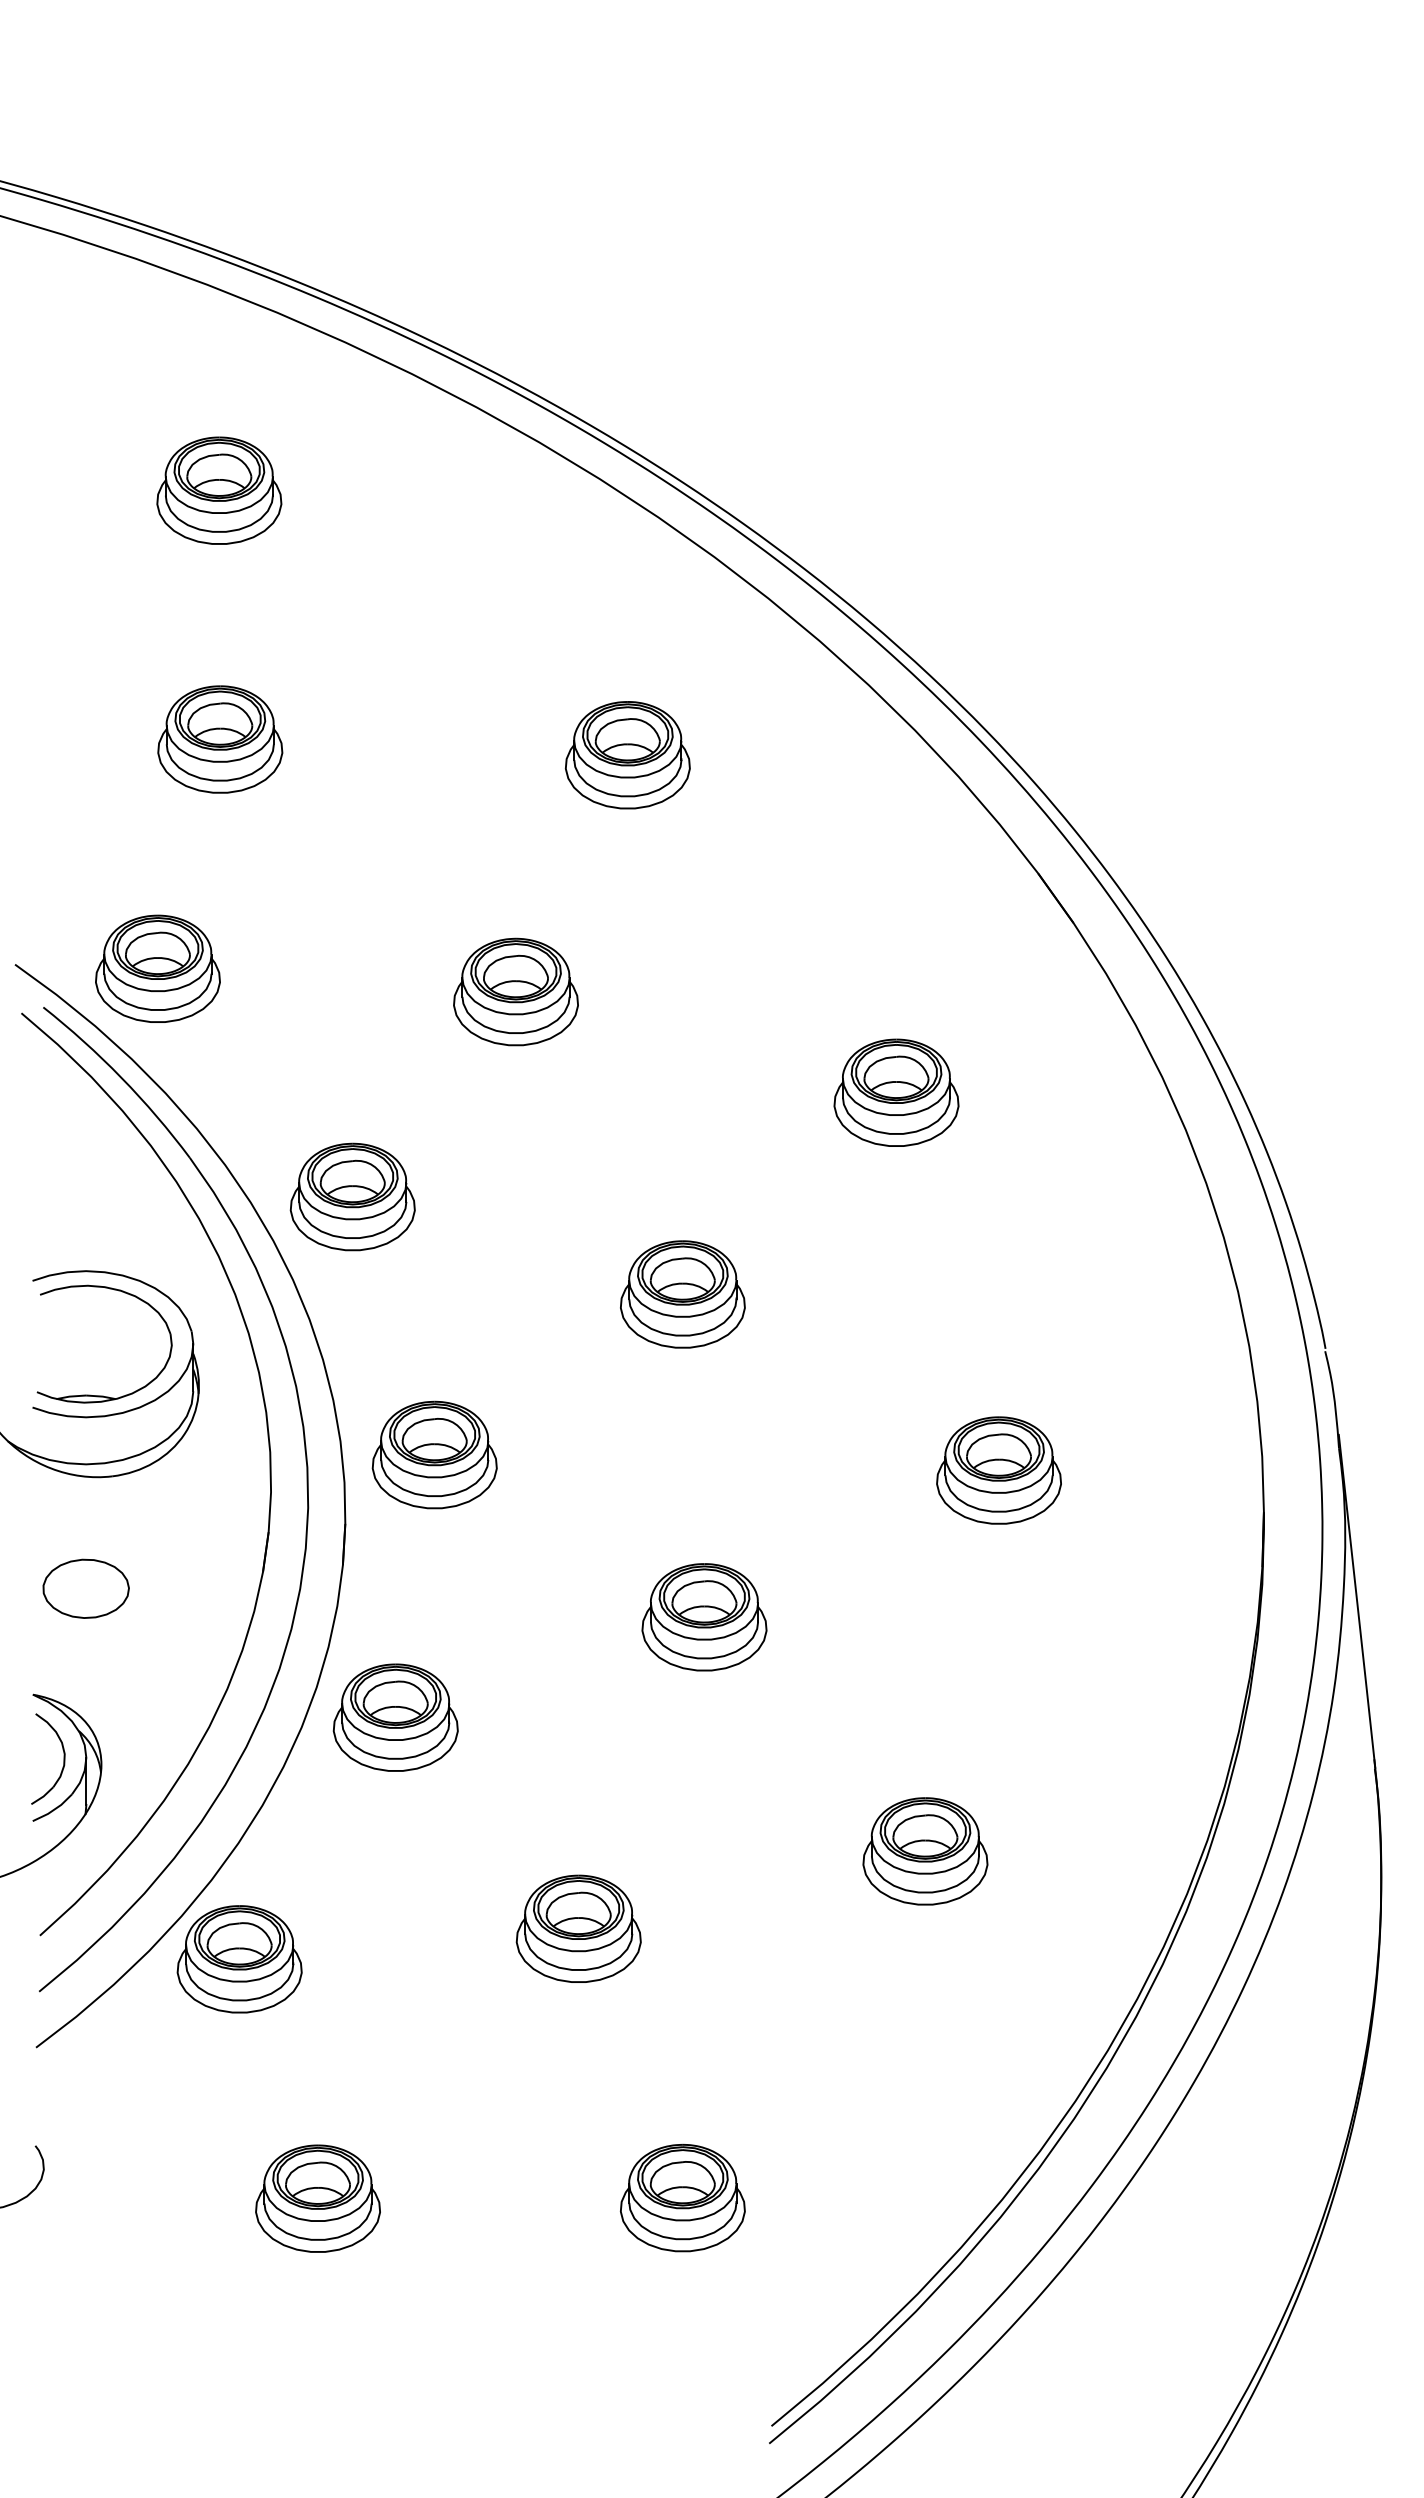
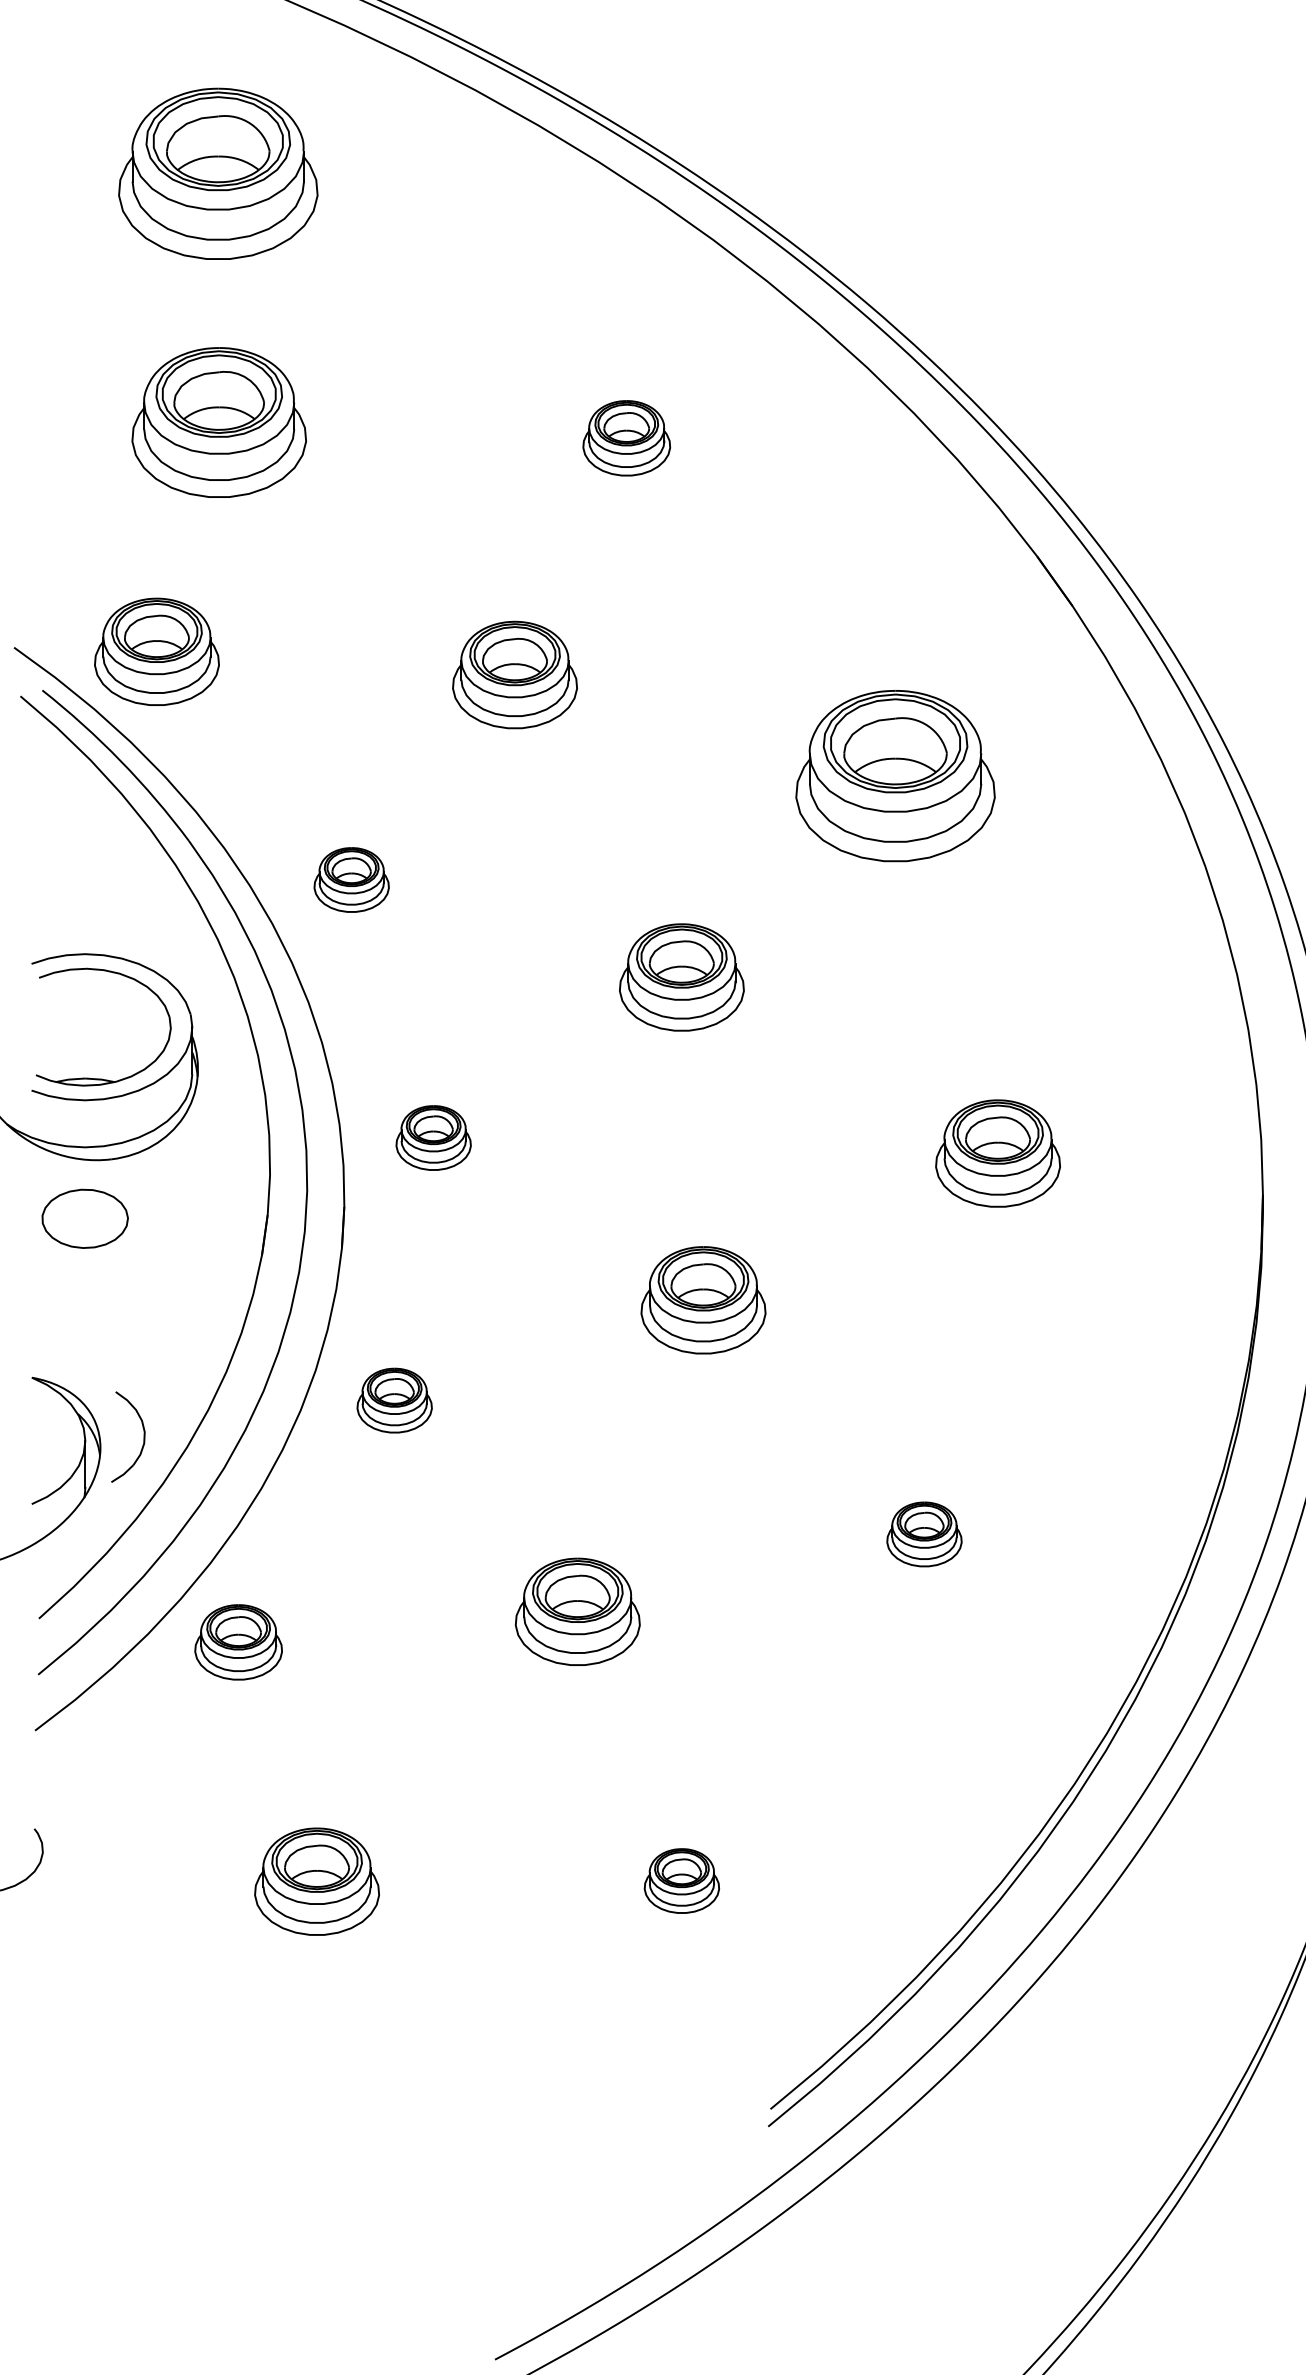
part: (219, 490) -> (218, 173), size x1.6
part: (220, 739) -> (219, 422), size x1.4
part: (627, 755) -> (626, 438), size x0.7
part: (896, 1092) -> (895, 775), size x1.6
part: (352, 1196) -> (351, 879), size x0.6
part: (434, 1454) -> (433, 1137), size x0.6
part: (85, 1588) -> (84, 1218), moved
part: (395, 1717) -> (394, 1400), size x0.6
part: (63, 1758) -> (143, 1436), moved
part: (925, 1851) -> (924, 1534), size x0.6
part: (239, 1959) -> (238, 1642), size x0.7
part: (682, 2197) -> (681, 1880), size x0.6

